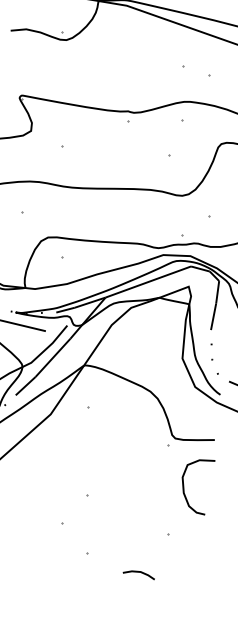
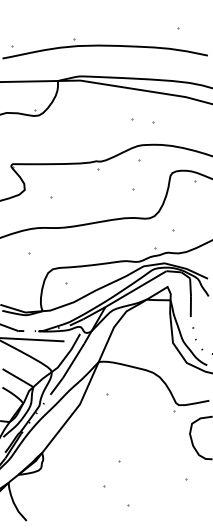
line: (139, 573) -> (170, 513), removed

